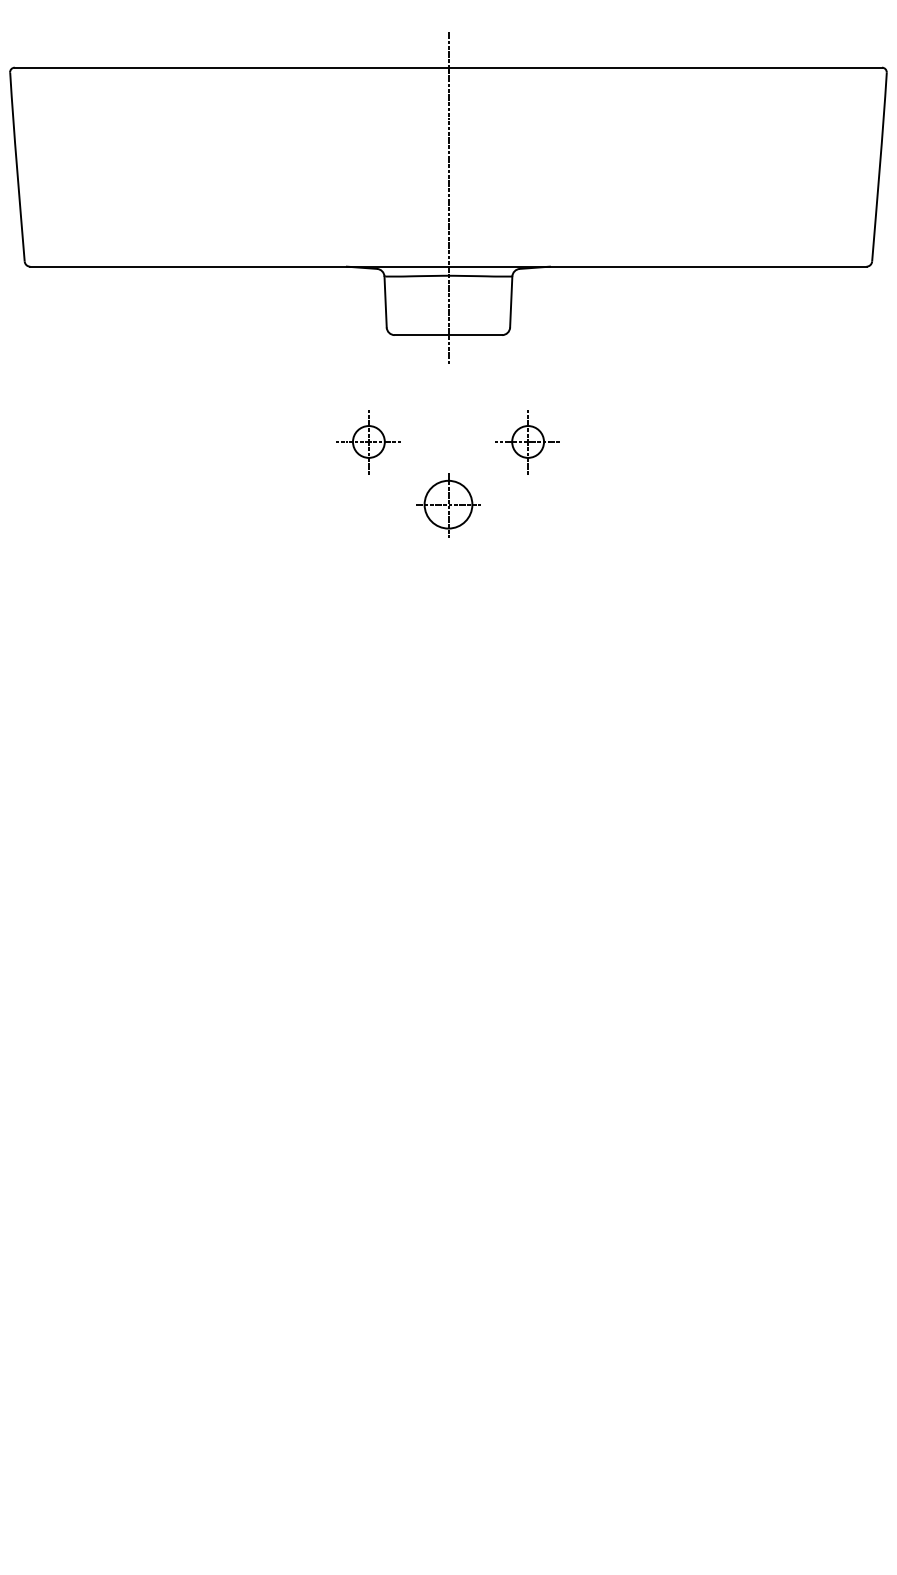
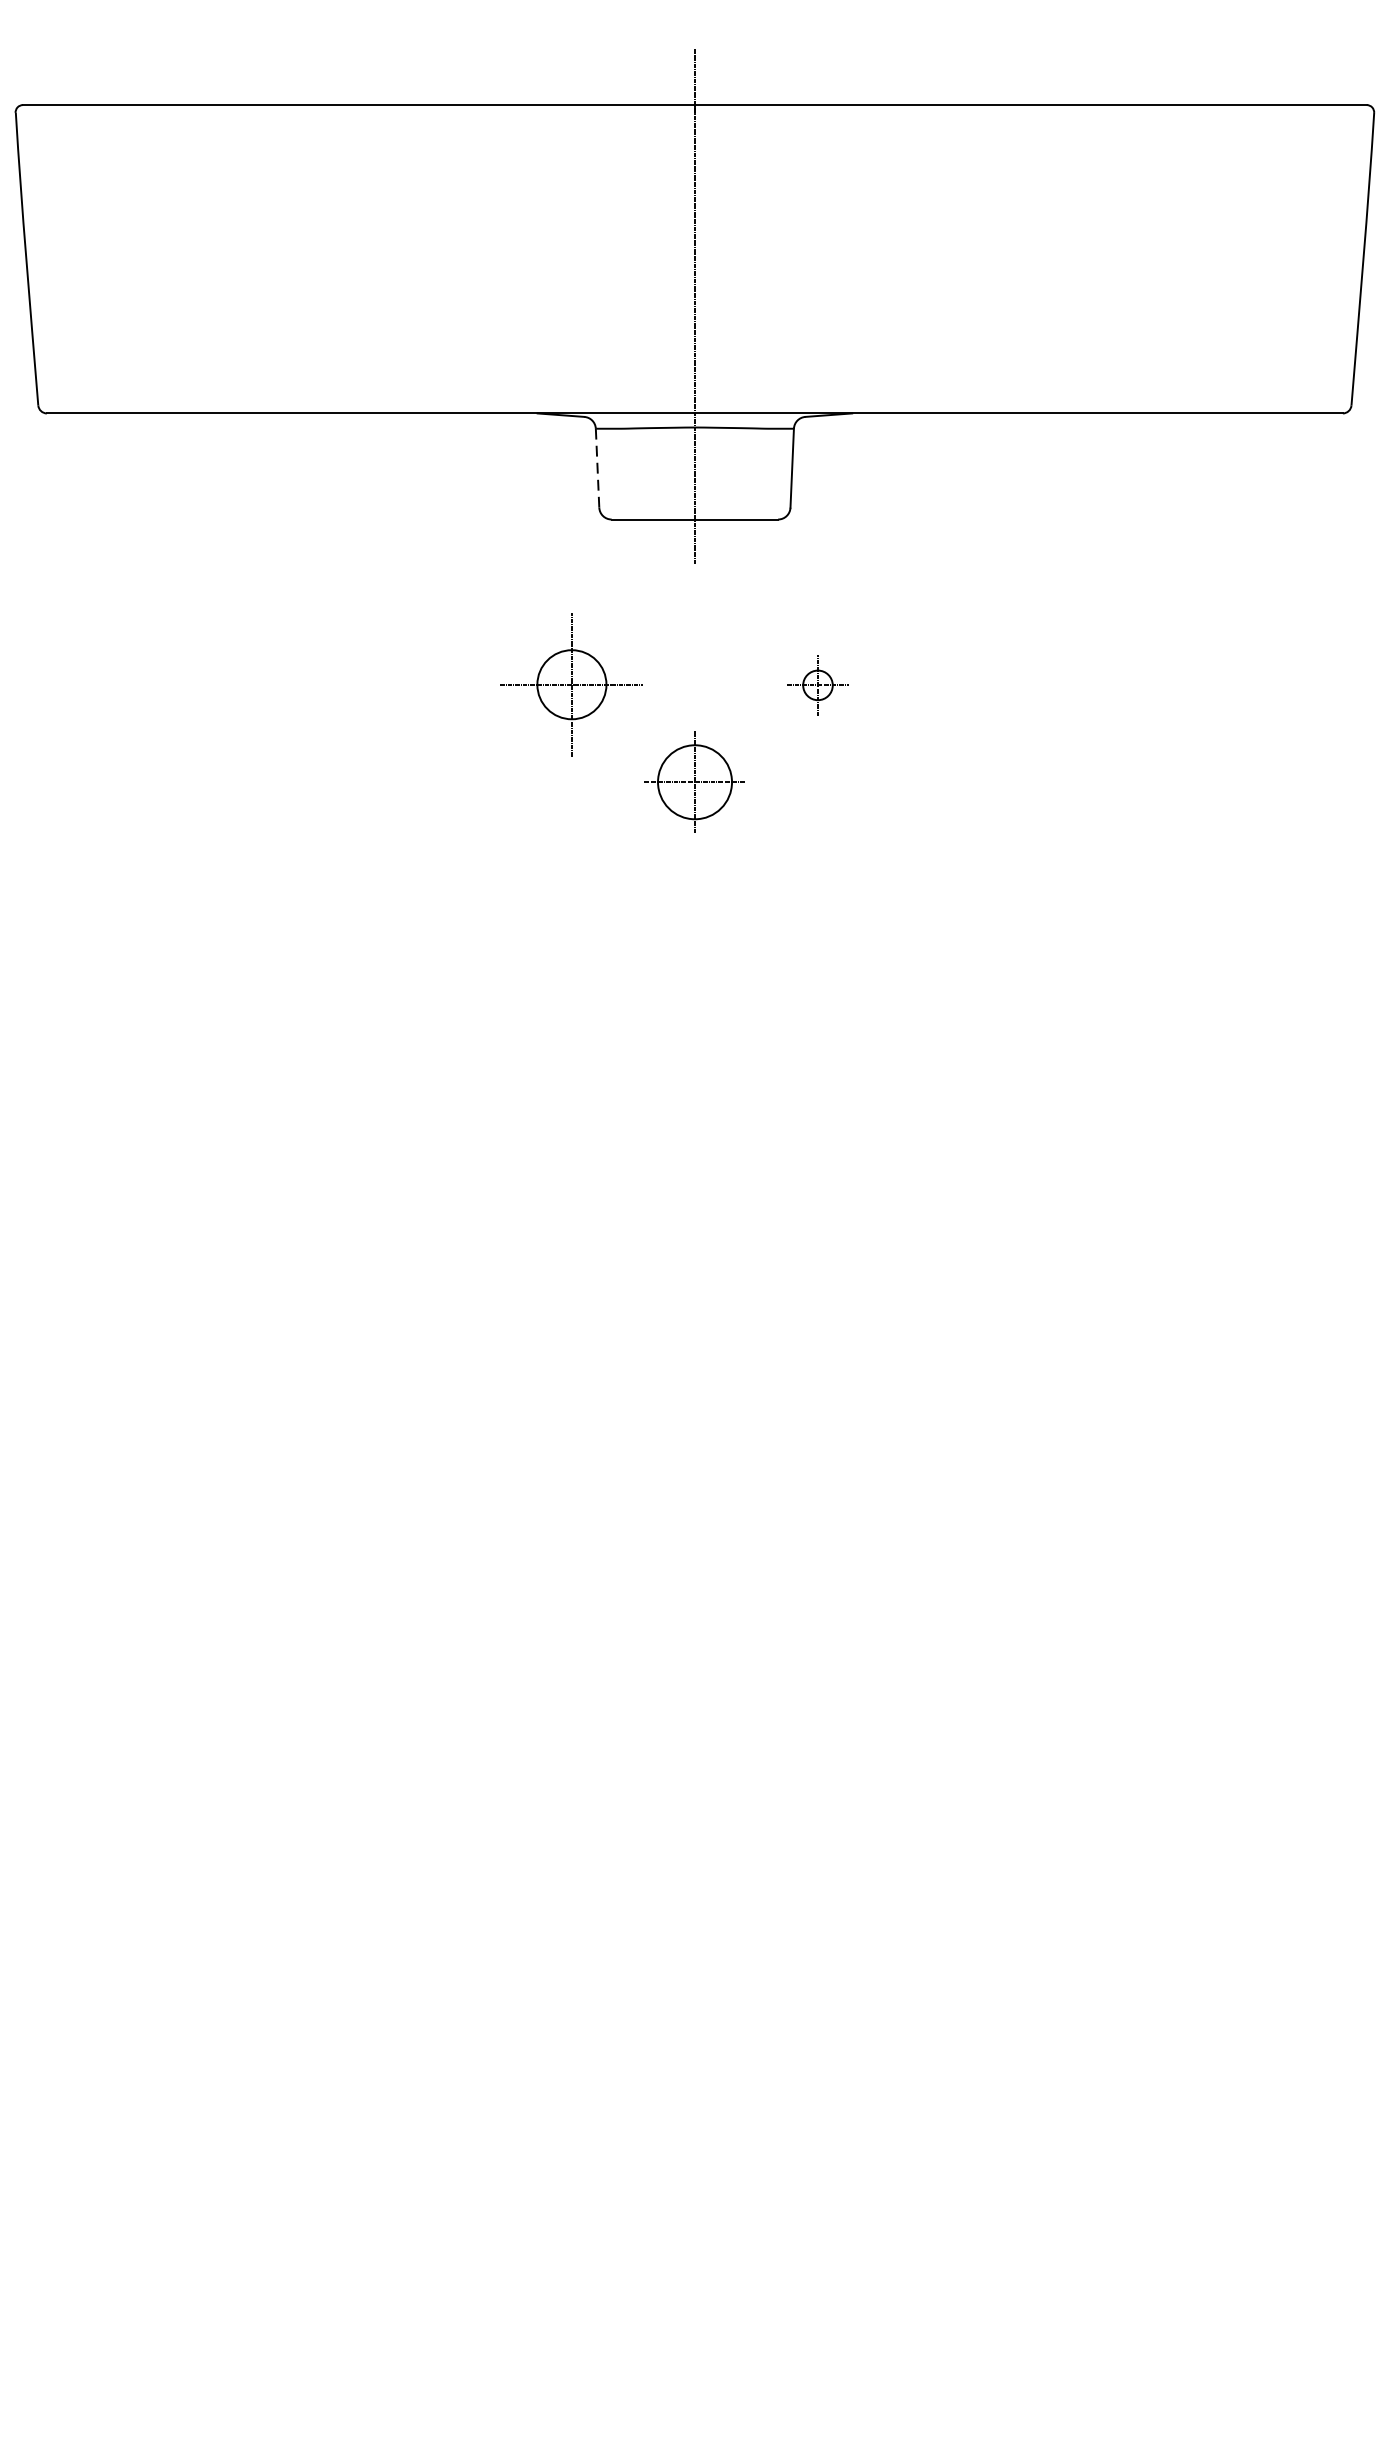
line: (385, 301) -> (597, 467), solid -> dashed
part: (368, 442) -> (571, 685), size x1.4
part: (527, 442) -> (817, 685), size x0.6

